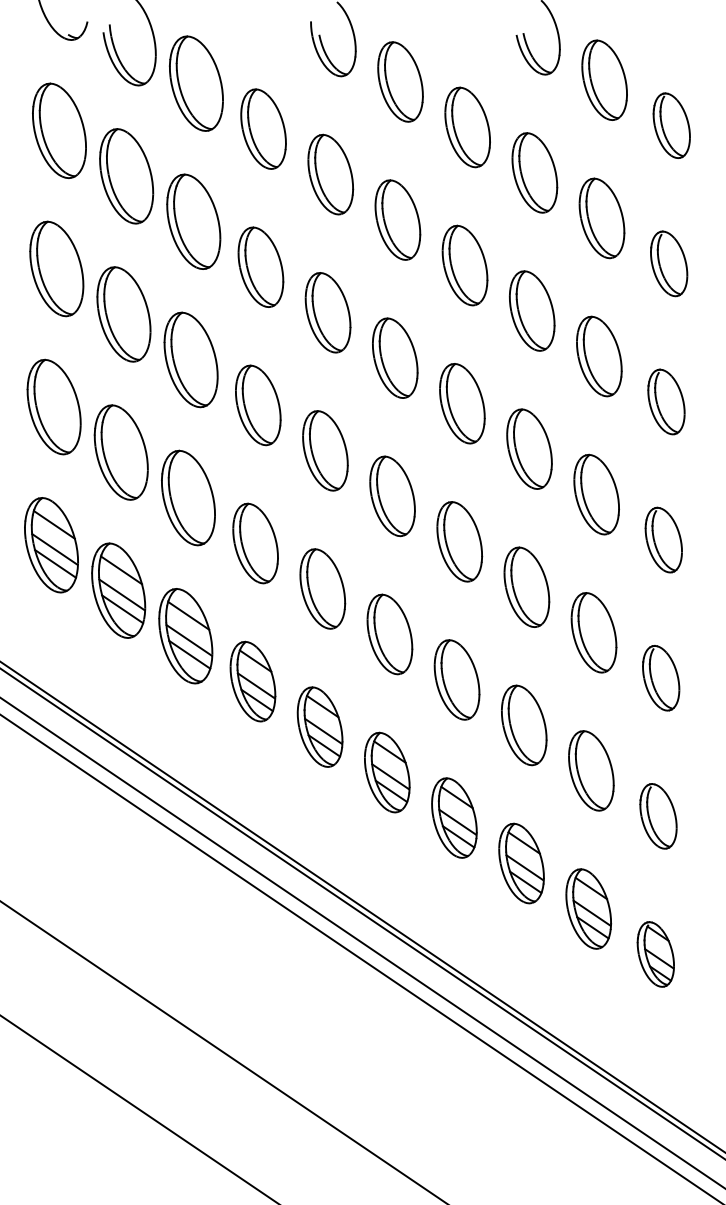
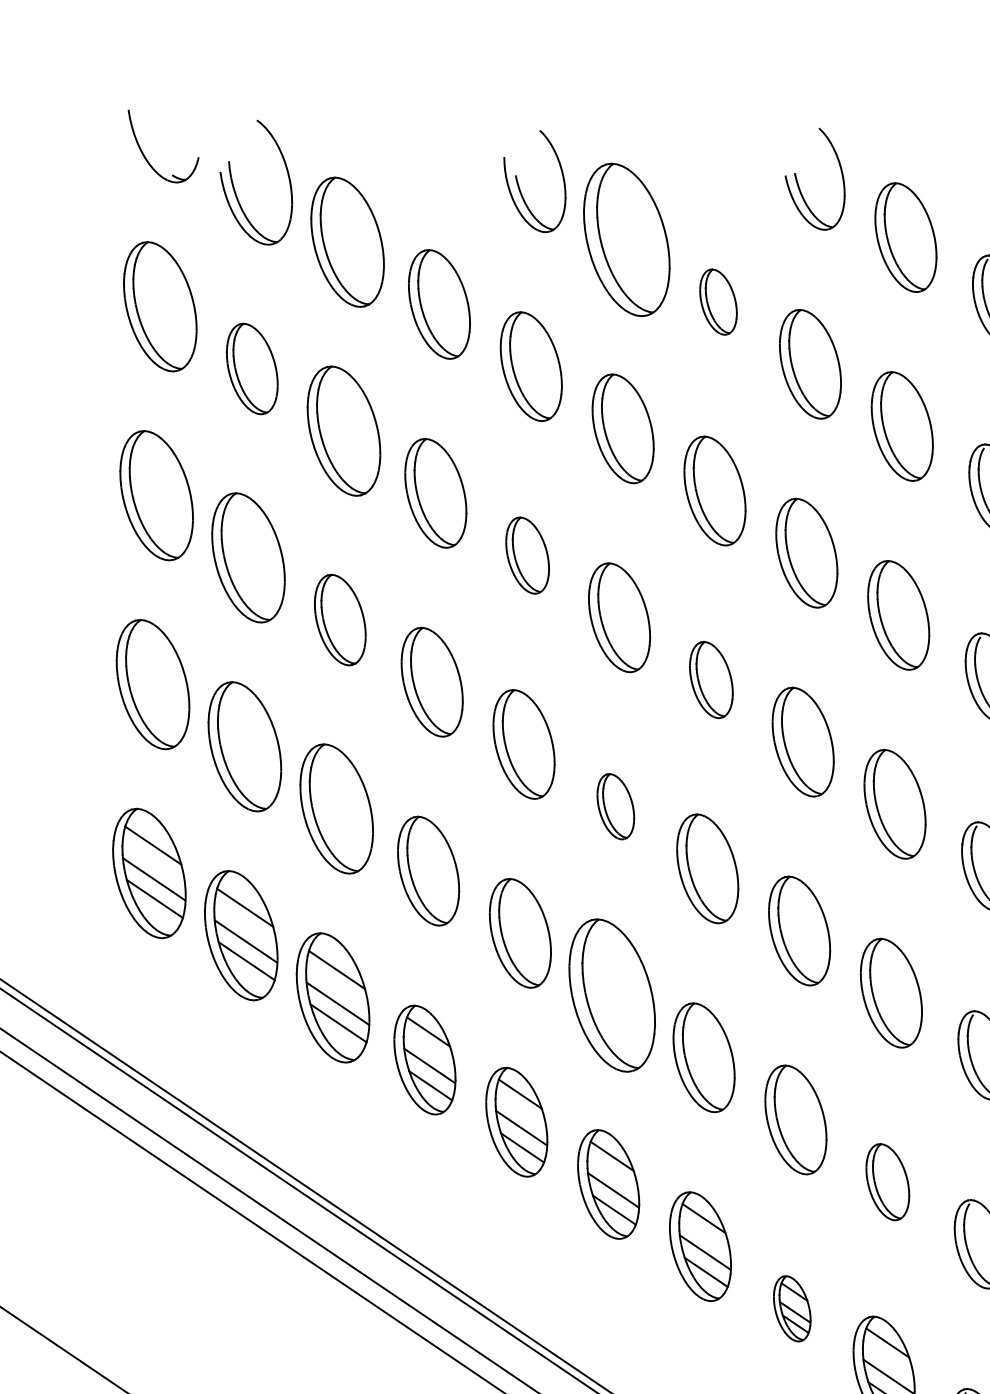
part: (400, 81) -> (626, 239), size x1.4
part: (467, 127) -> (718, 302), size x0.6
part: (126, 176) -> (251, 369), size x0.7
part: (327, 312) -> (526, 555), size x0.7
part: (190, 359) -> (339, 619), size x0.7
part: (462, 403) -> (711, 679), size x0.7
part: (392, 496) -> (615, 806), size x0.6
part: (389, 634) -> (611, 995), size x1.4
part: (591, 770) -> (887, 1181), size x0.7
part: (521, 863) -> (792, 1308), size x0.6

